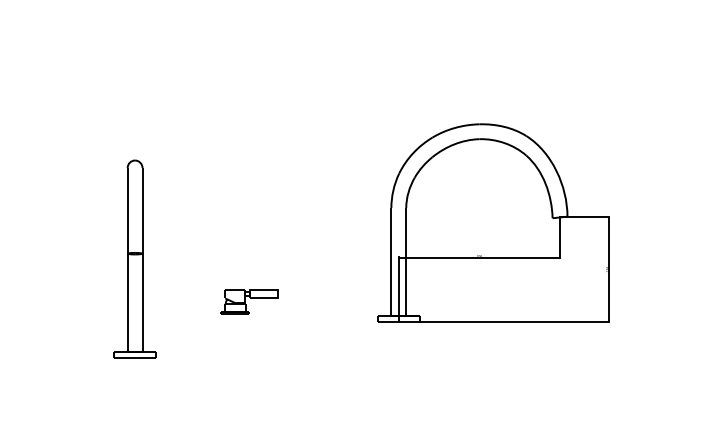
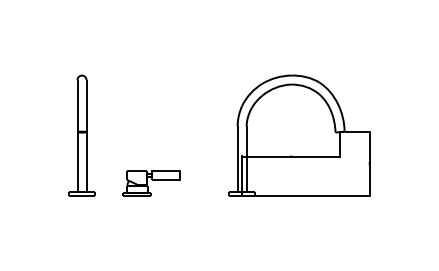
part: (134, 259) -> (81, 135), moved
part: (249, 302) -> (151, 183), size x1.67

